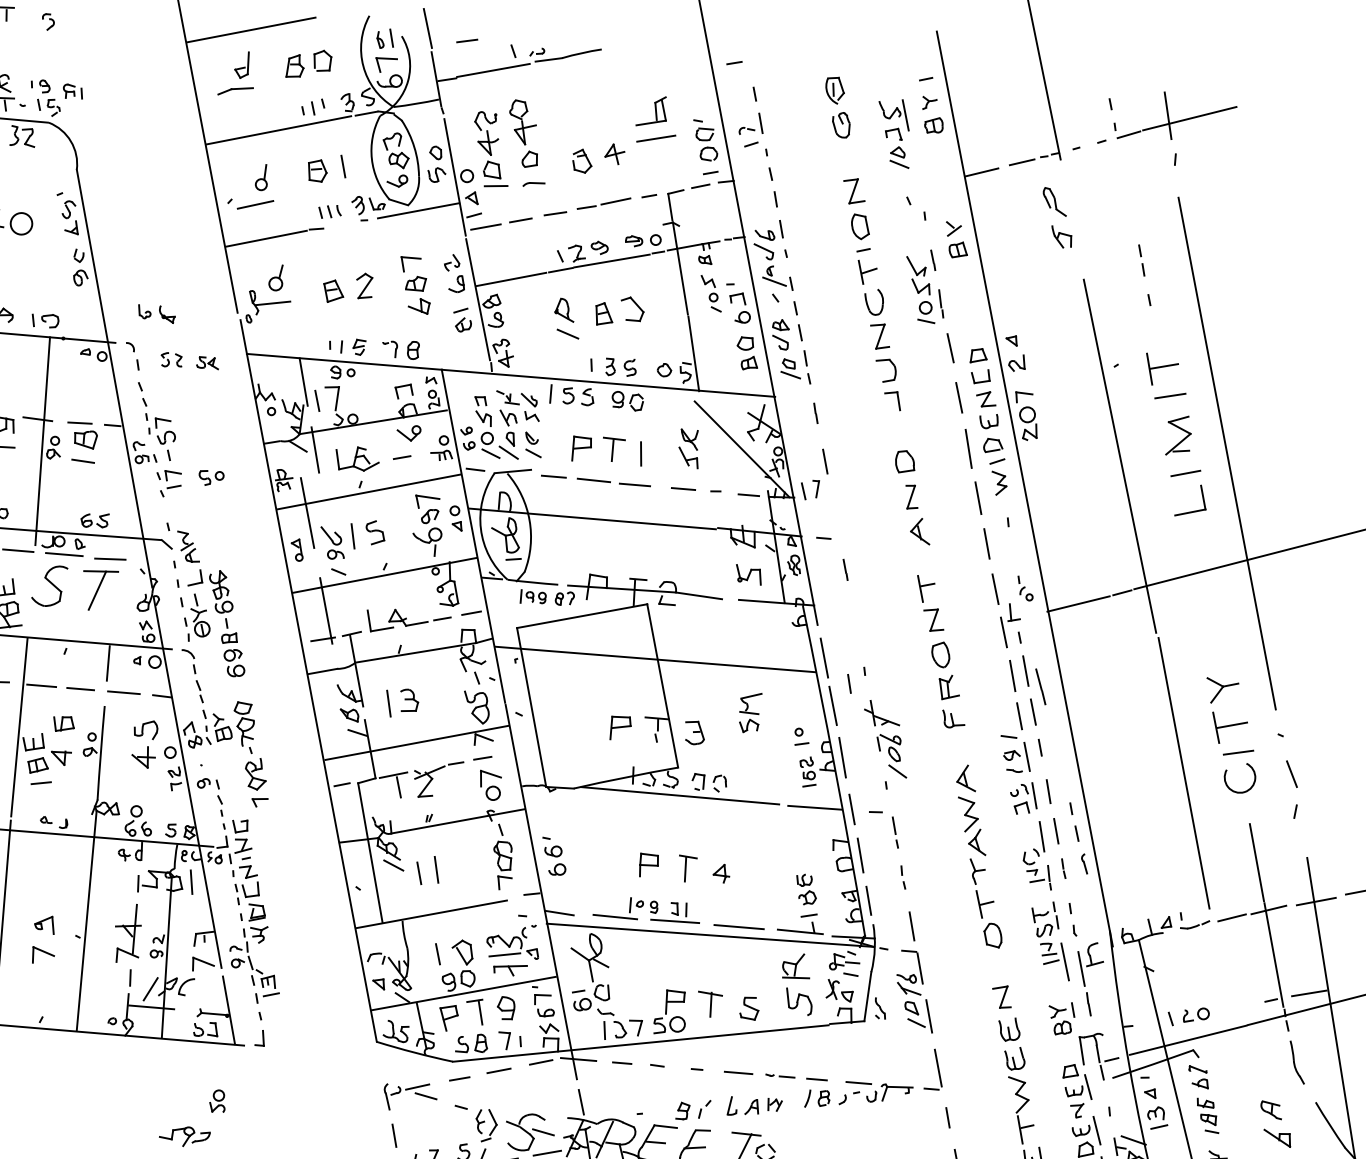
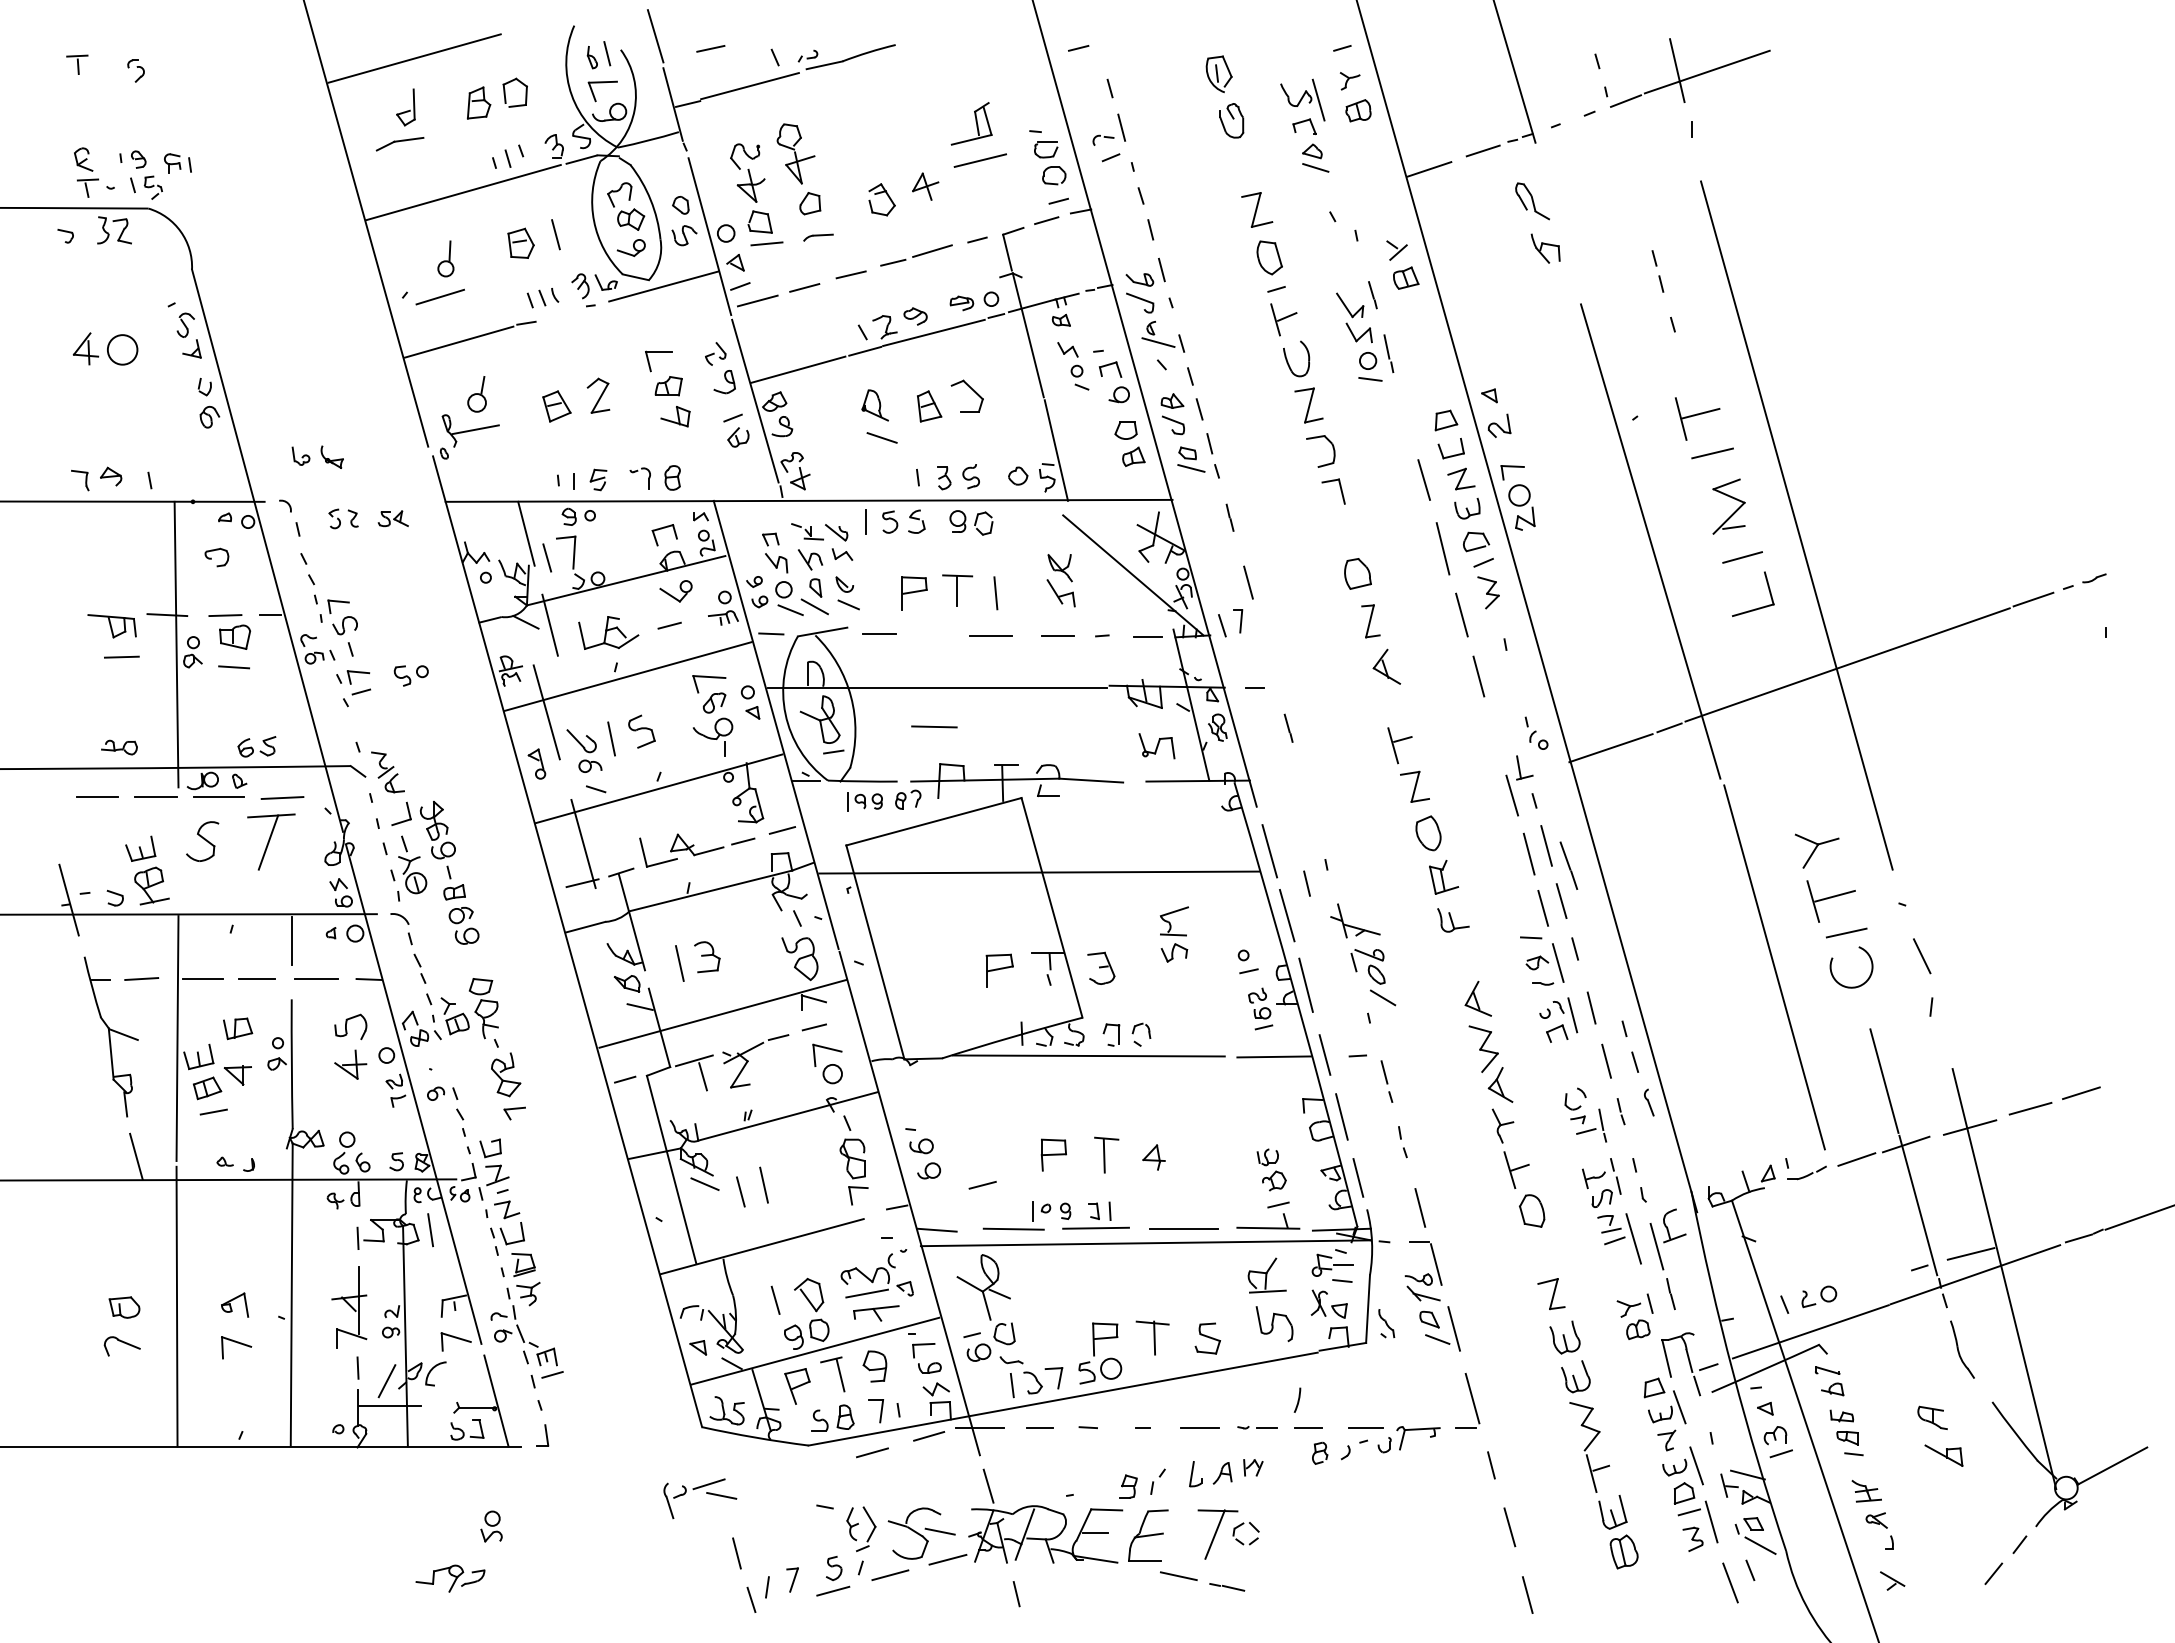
part: (49, 321) -> (216, 557), moved
line: (950, 348) -> (1406, 413), removed
line: (594, 480) -> (934, 726), moved
part: (49, 585) -> (202, 841), size x0.7
line: (995, 589) -> (1495, 737), removed
line: (1041, 836) -> (1587, 1070), removed
line: (459, 1079) -> (982, 1185), moved
part: (415, 1093) -> (706, 1493), moved
arc: (808, 1098) -> (1298, 1399), moved

